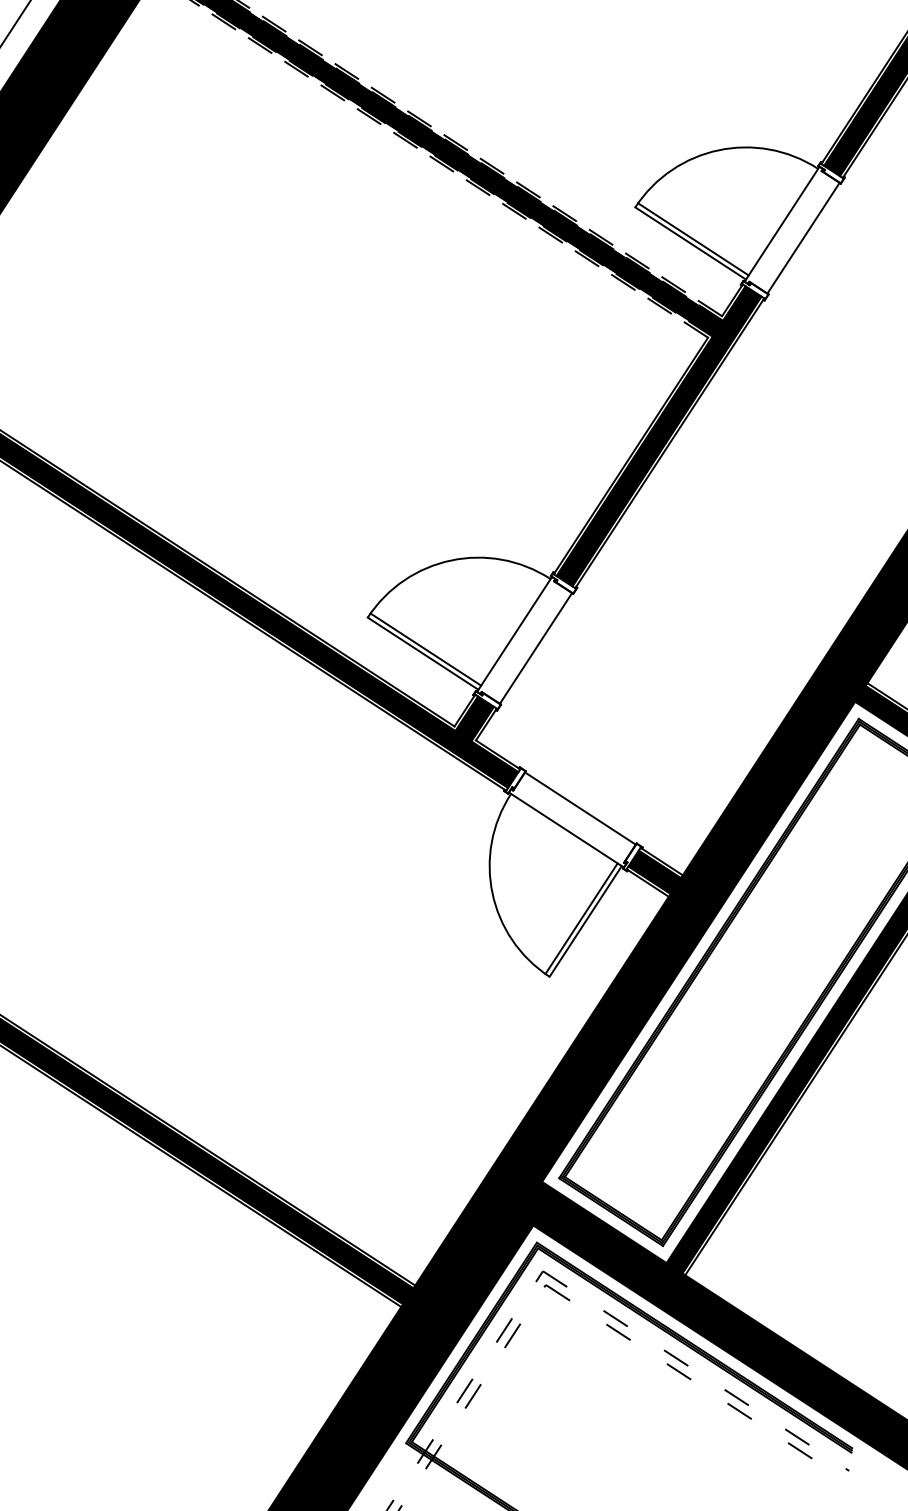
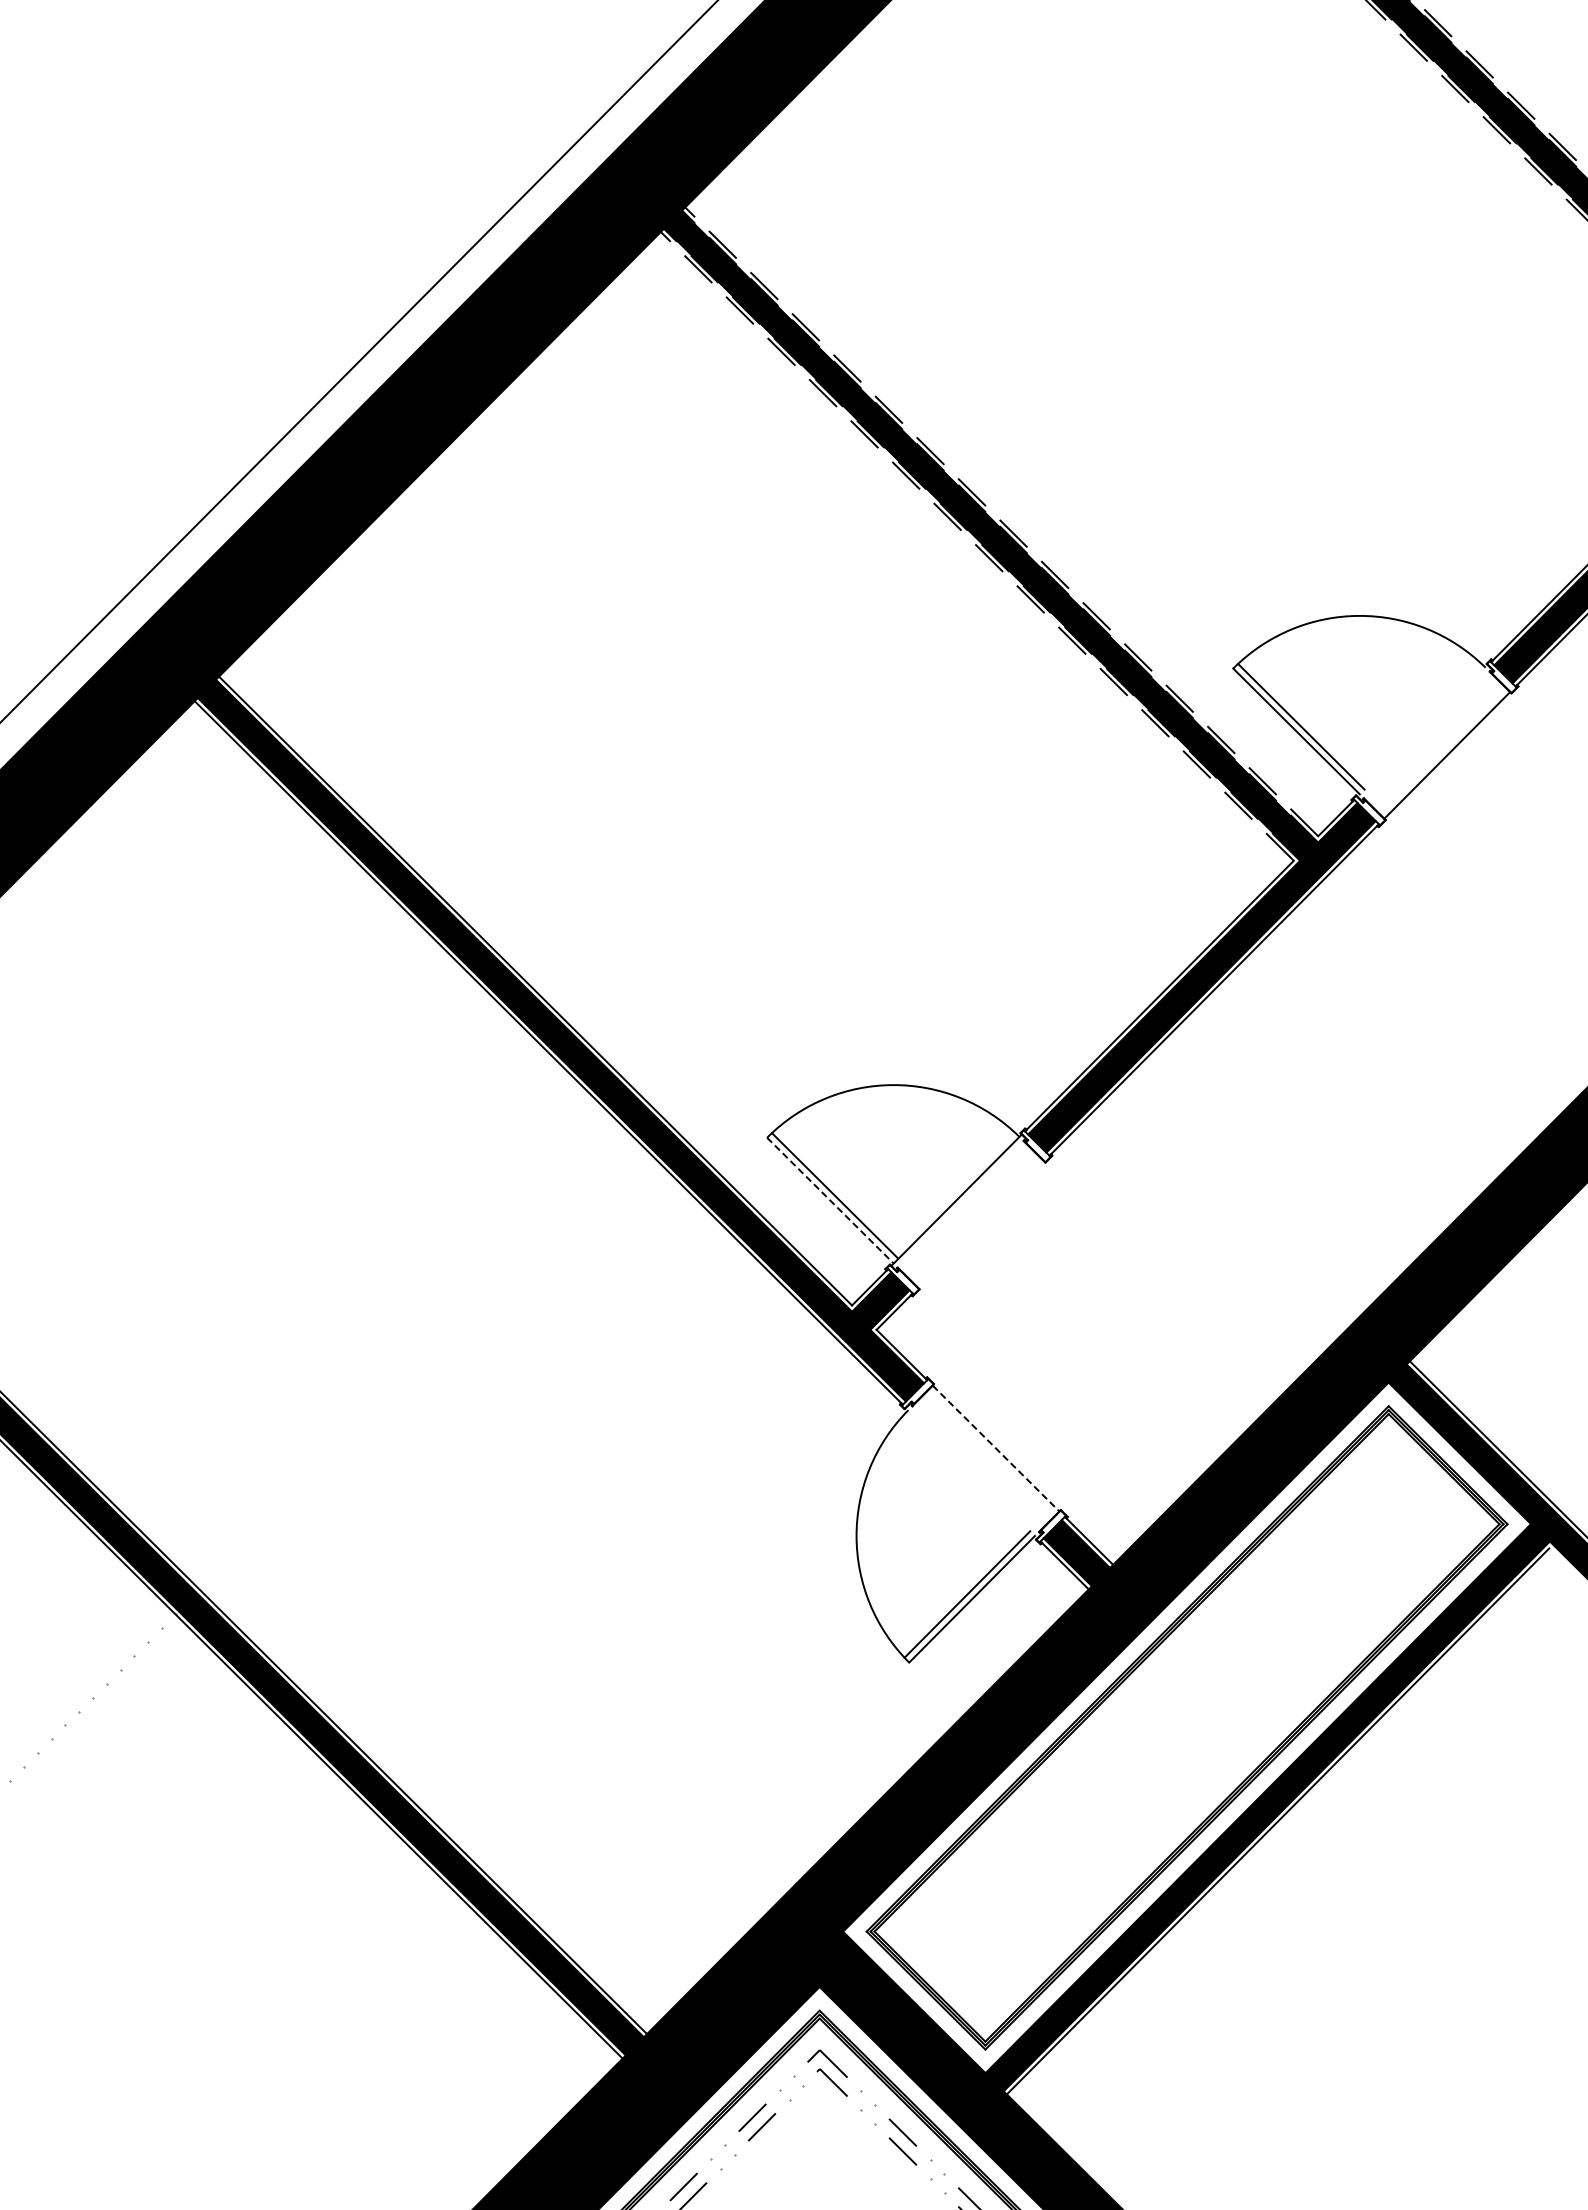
line: (781, 223) -> (1422, 730), removed
line: (536, 648) -> (981, 1224), removed
line: (423, 654) -> (830, 1201), solid -> dashed
line: (580, 808) -> (996, 1448), solid -> dashed
line: (566, 829) -> (971, 1472), removed

